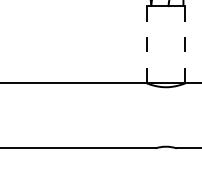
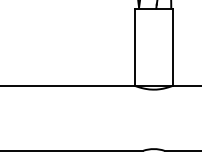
line: (146, 44) -> (134, 46), dashed -> solid
line: (185, 44) -> (173, 46), dashed -> solid

